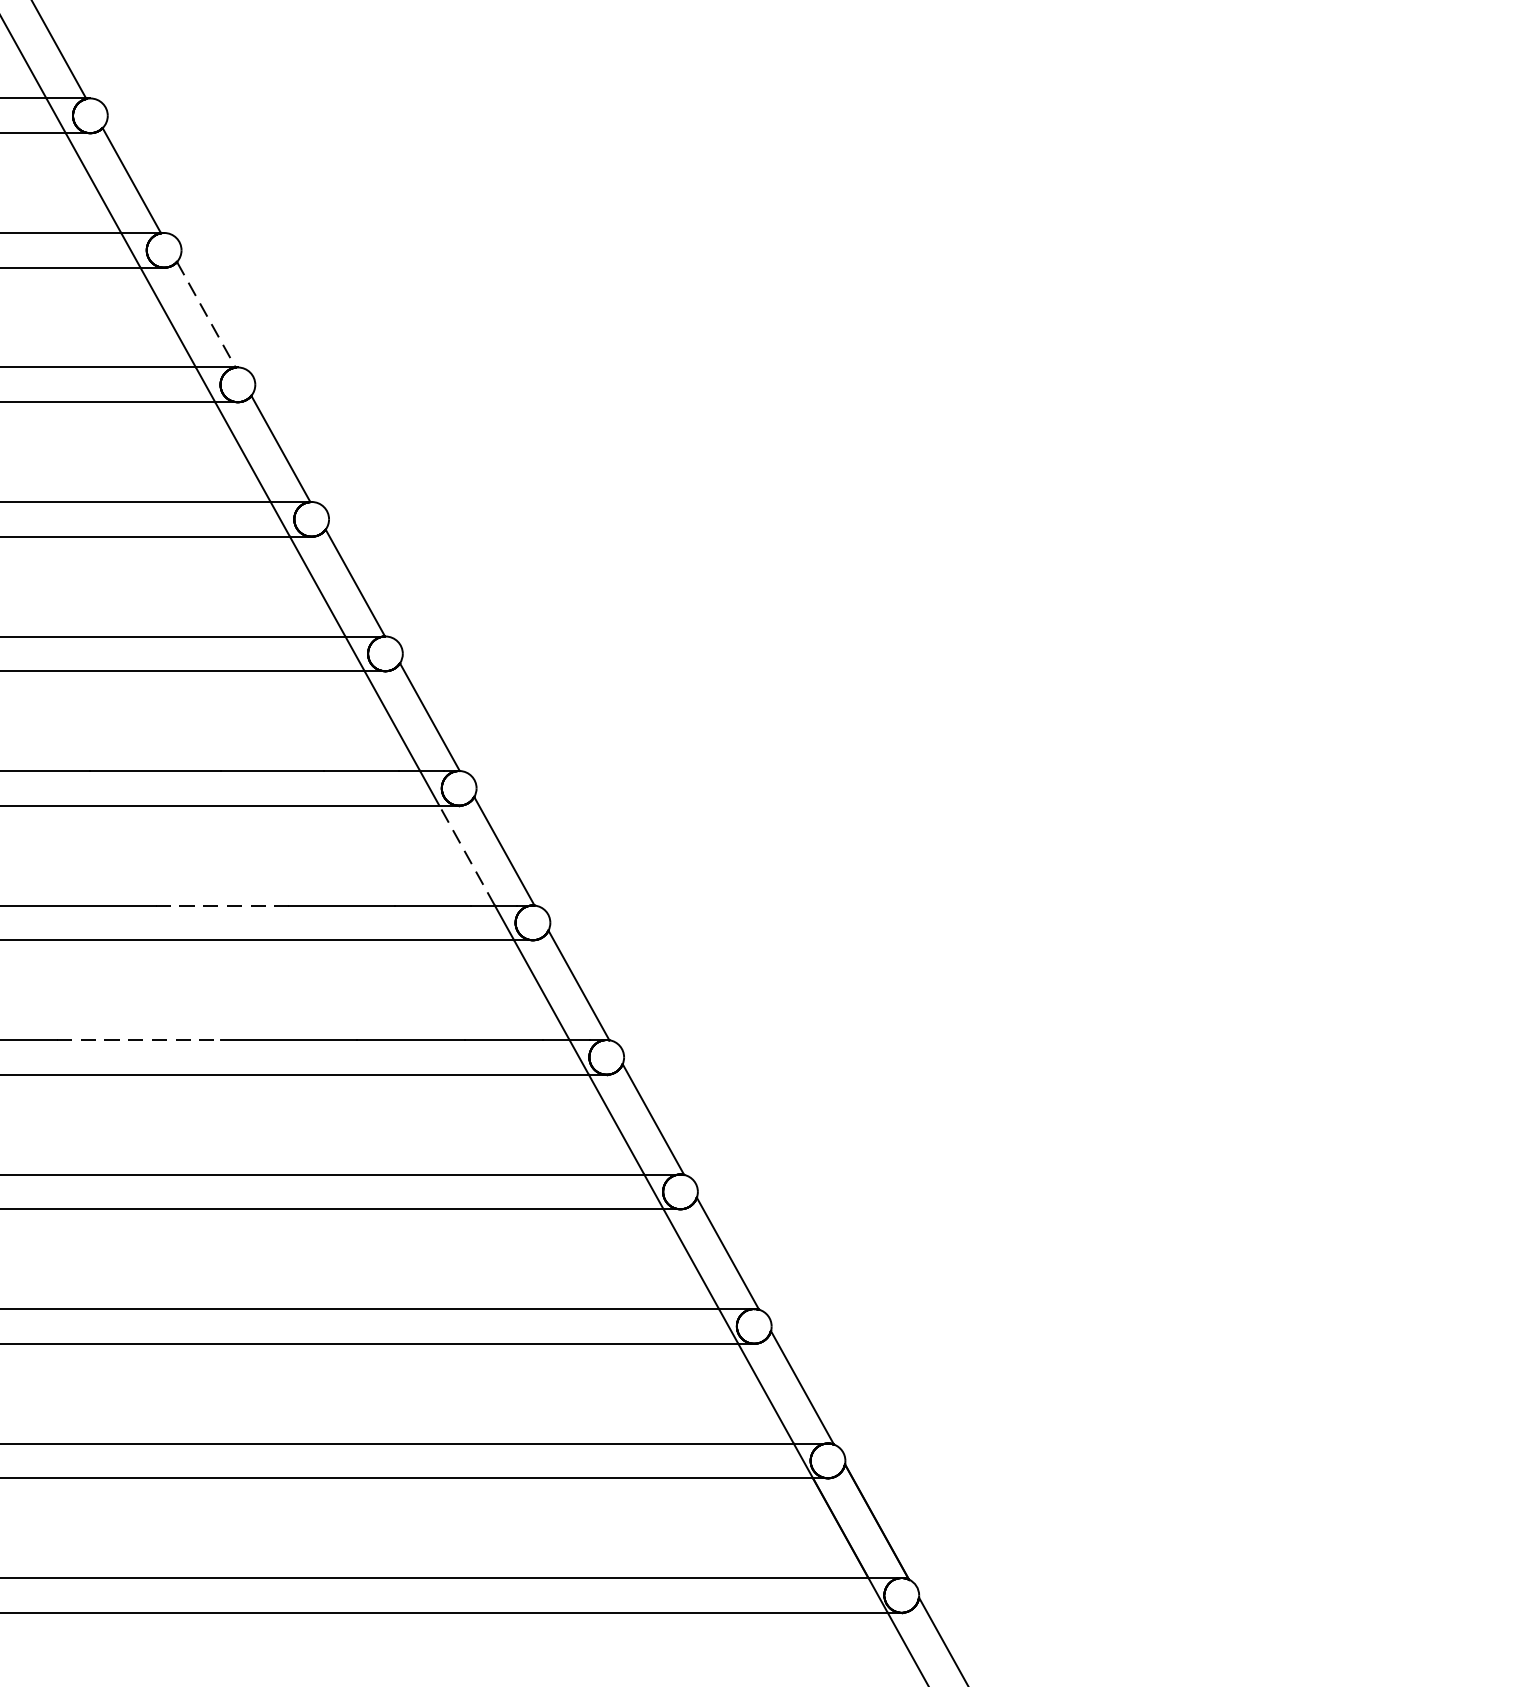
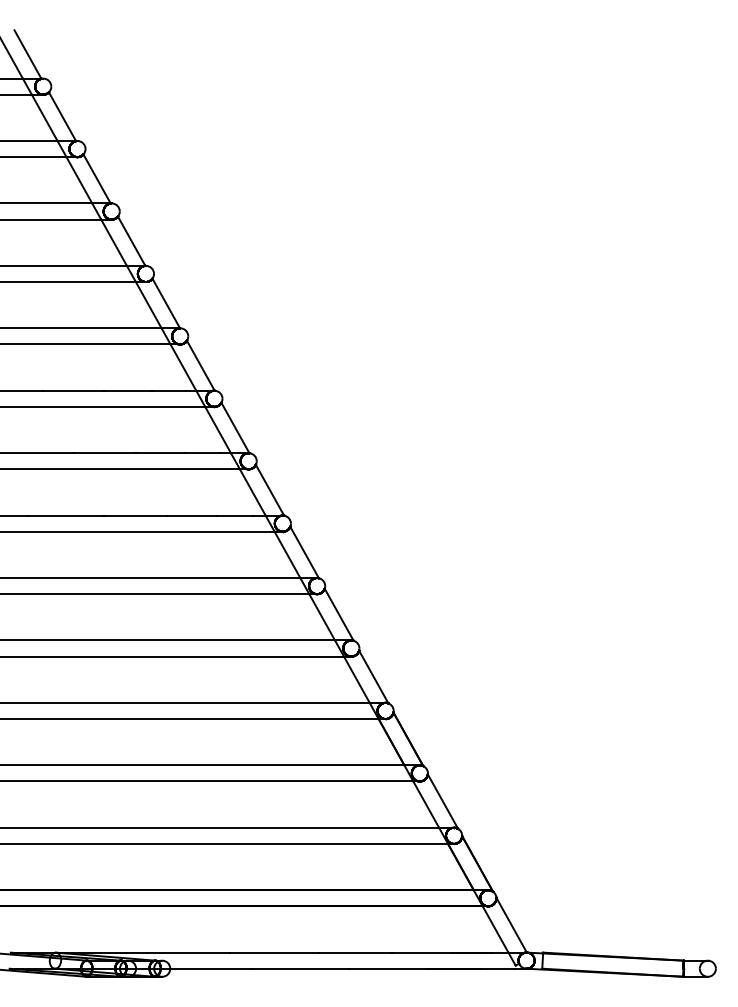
line: (207, 315) -> (97, 179), dashed -> solid
line: (465, 854) -> (217, 429), dashed -> solid
line: (222, 906) -> (104, 453), dashed -> solid
line: (140, 1039) -> (66, 515), dashed -> solid

